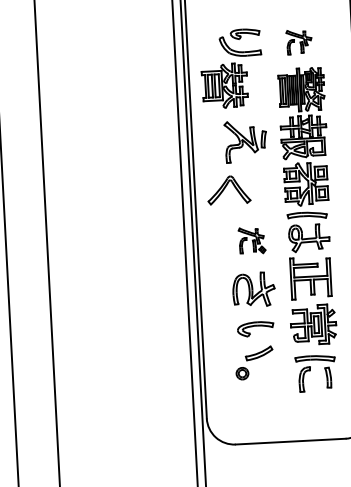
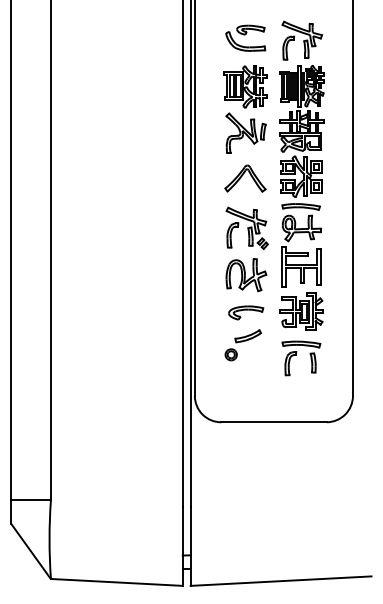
part: (298, 42) -> (301, 40), size x1.67
part: (224, 85) -> (245, 86), moved
part: (228, 190) -> (245, 178), moved
part: (251, 240) -> (246, 227), size x1.67

